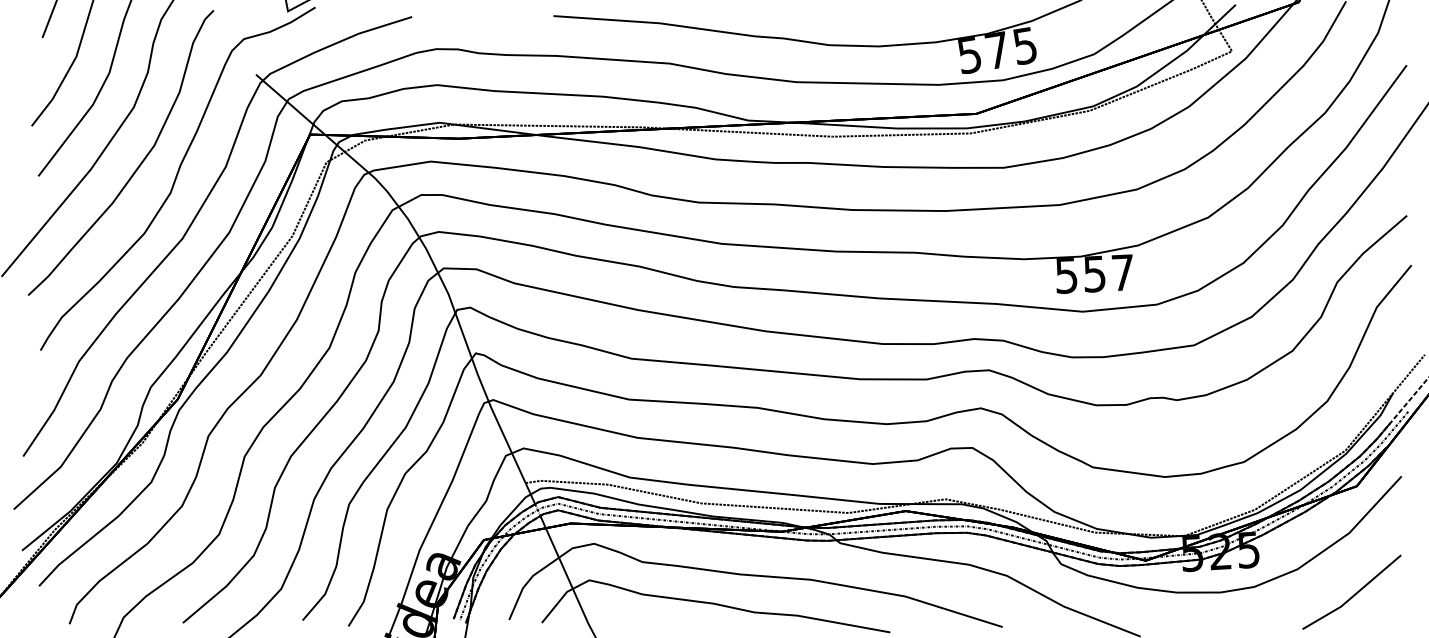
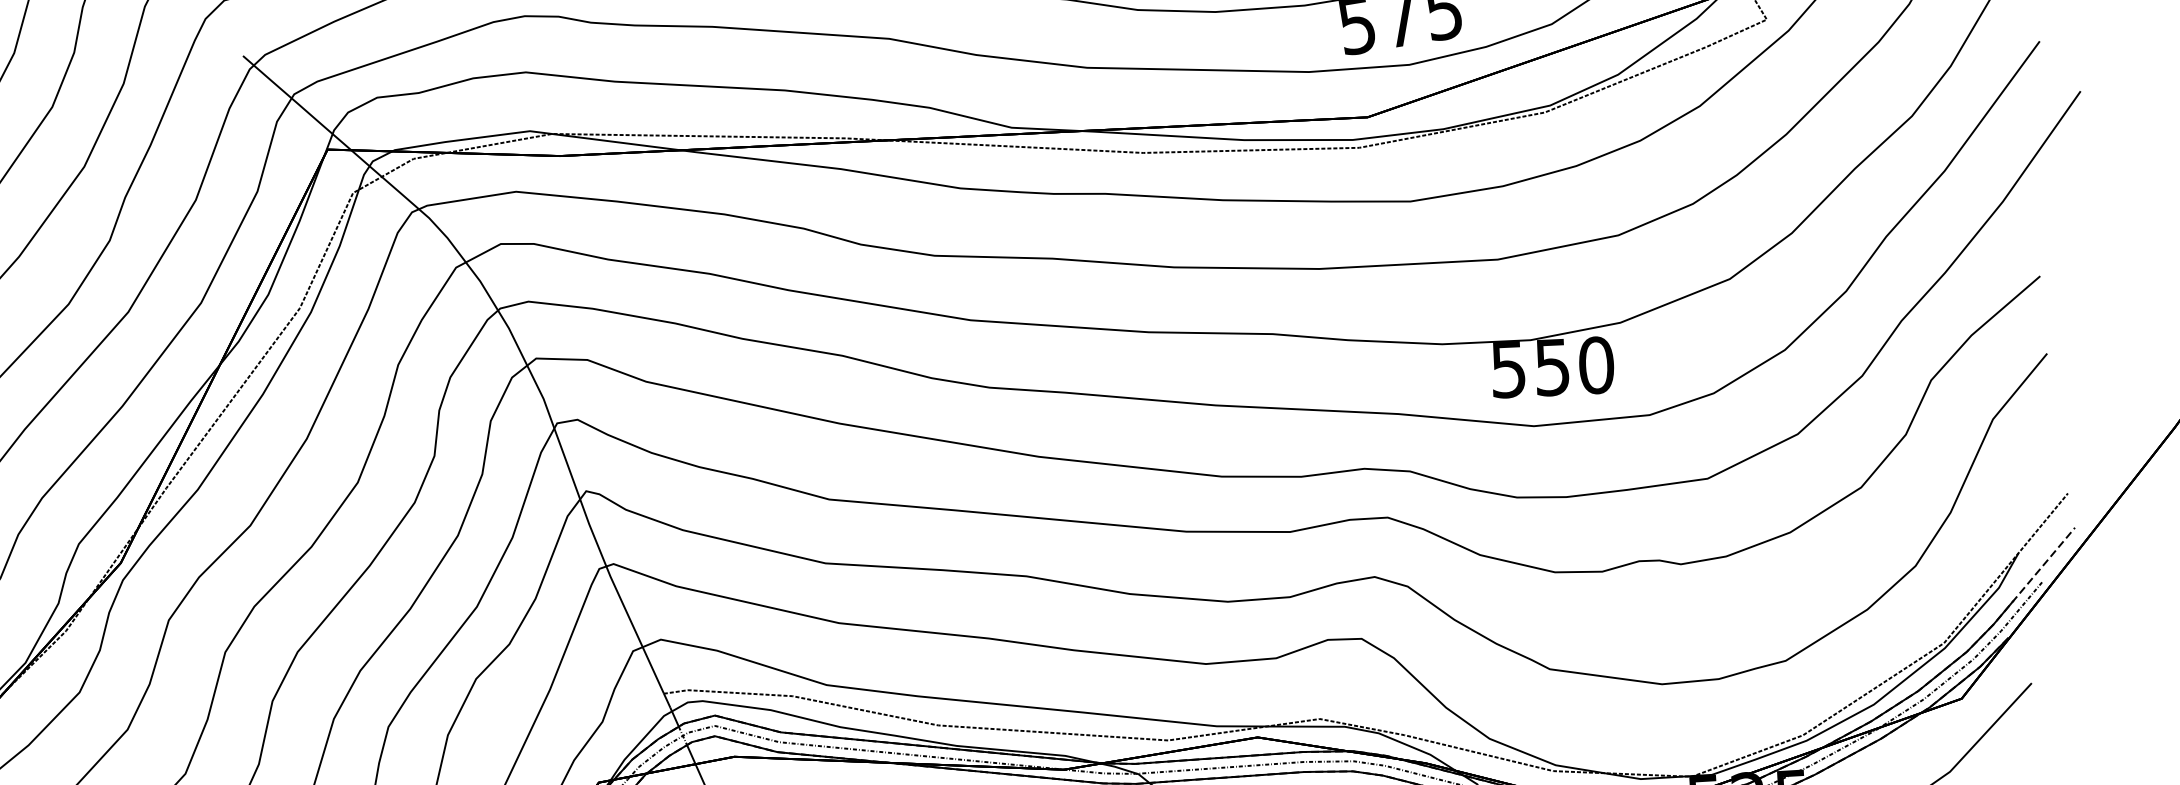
text: (1122, 272) -> (1595, 364), 557 -> 550

